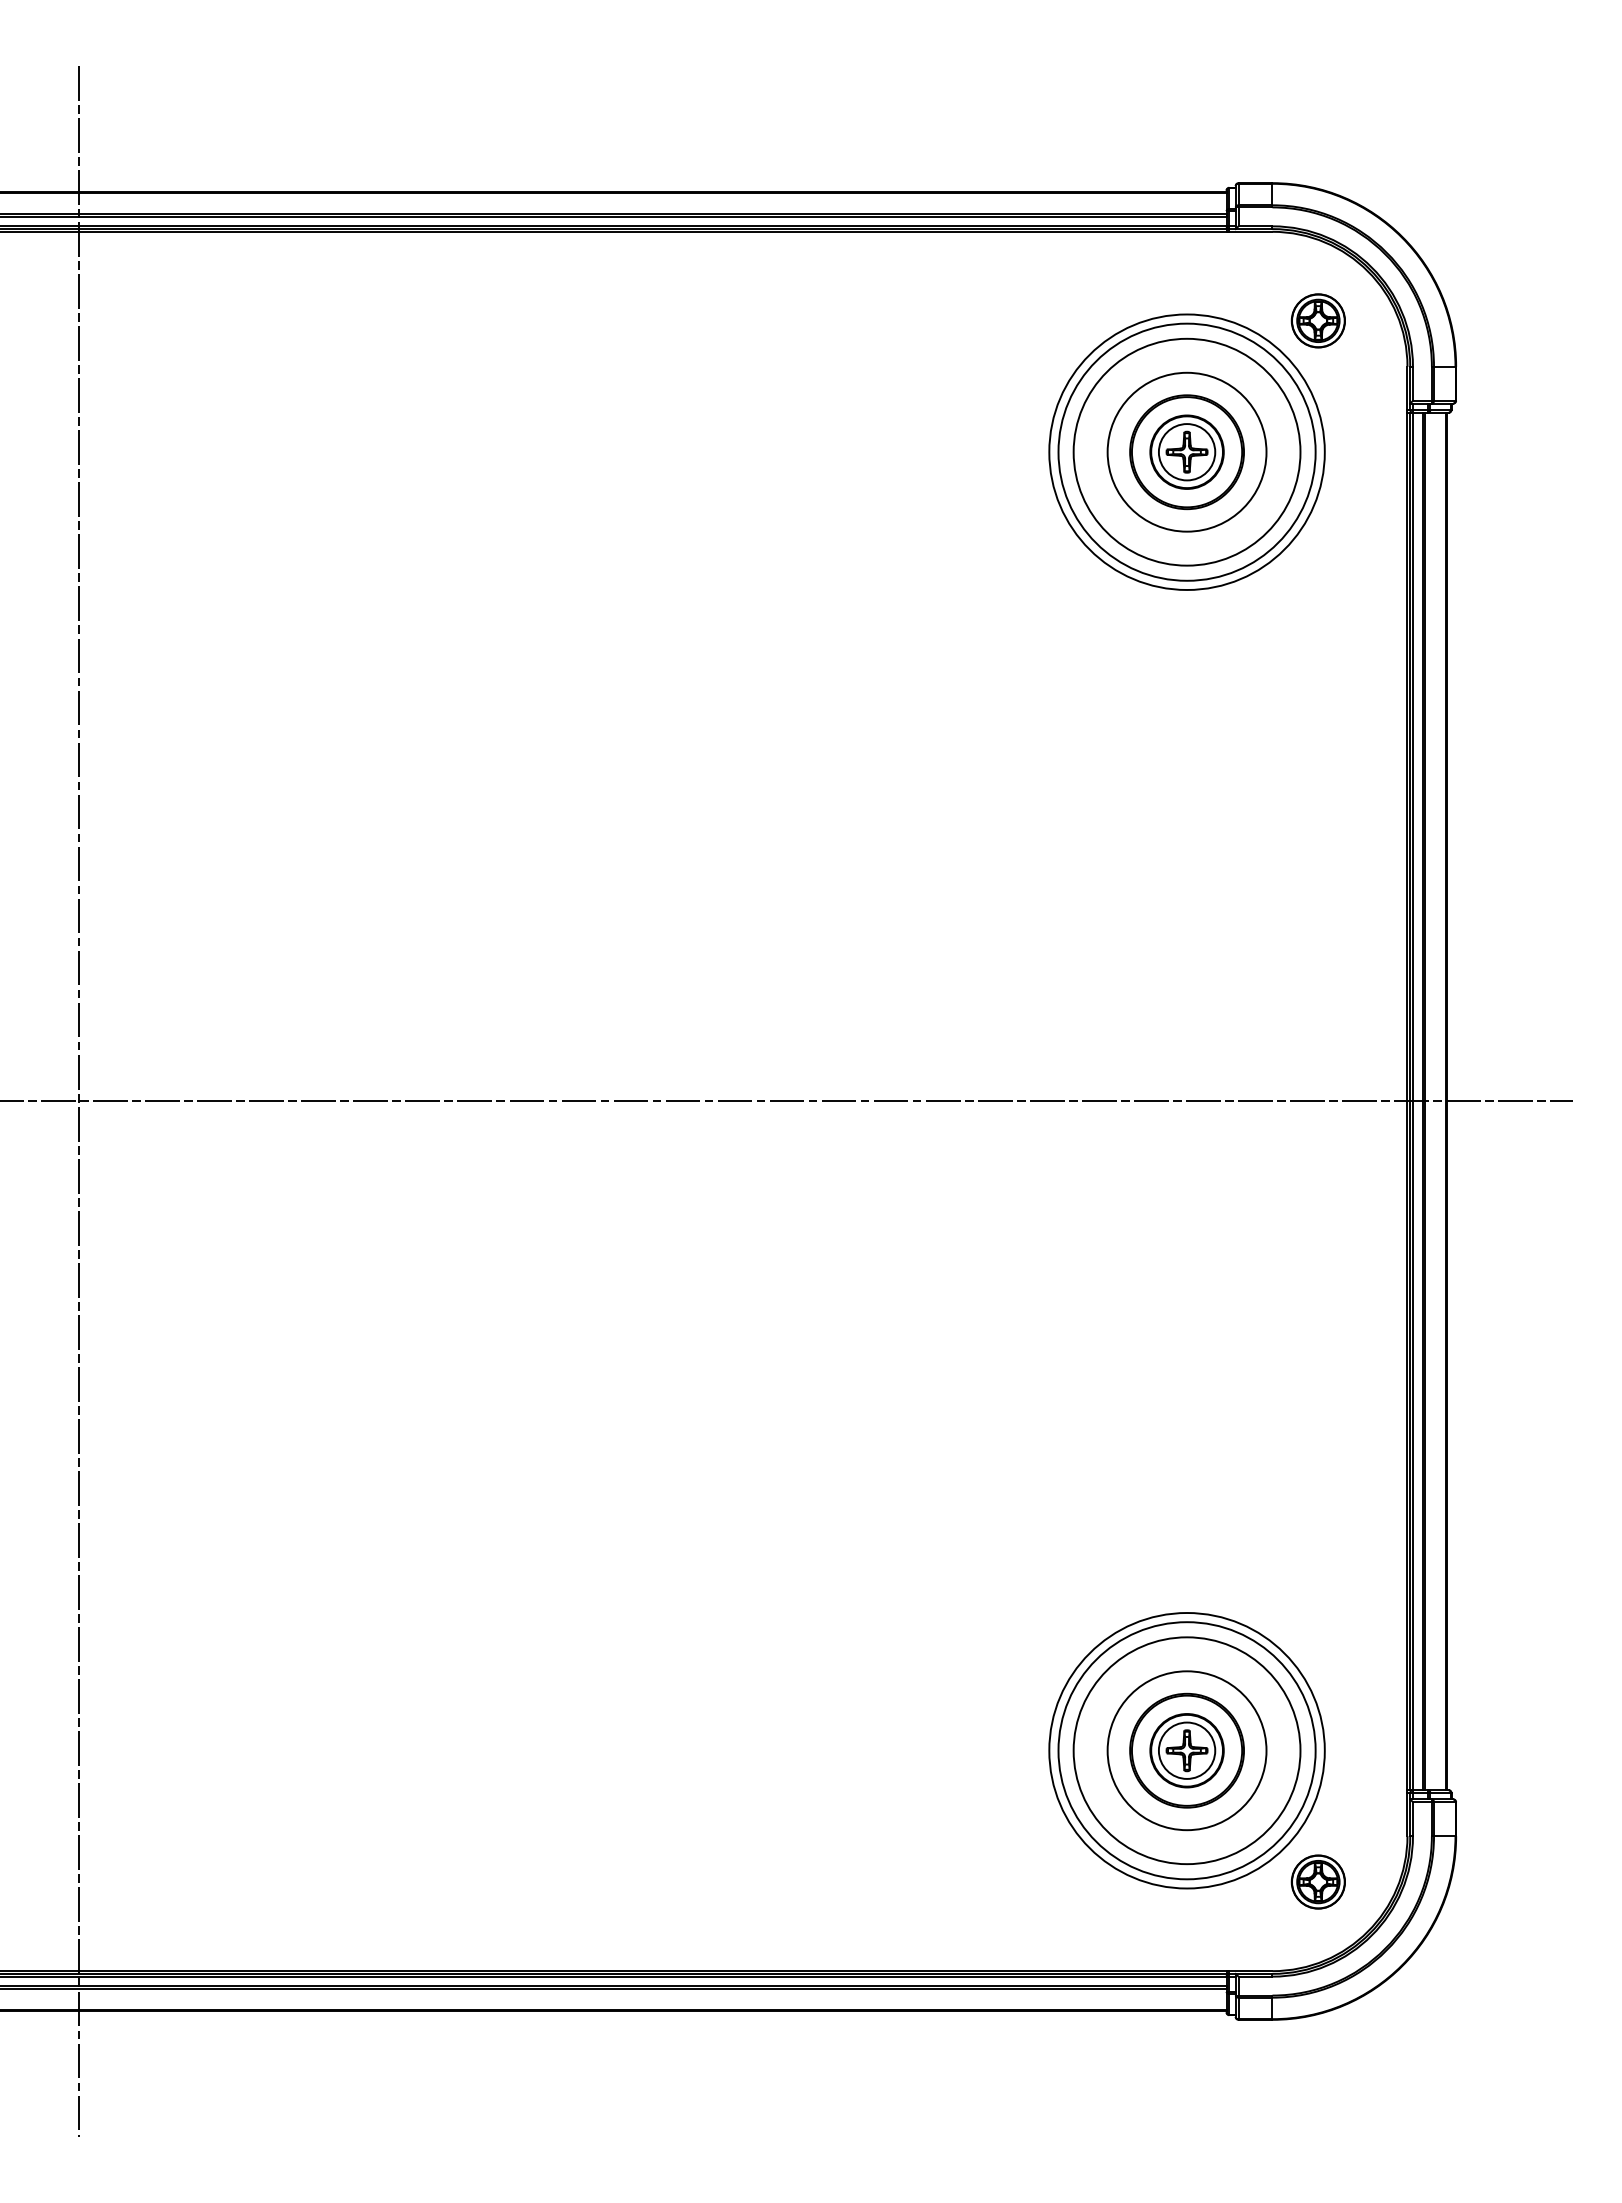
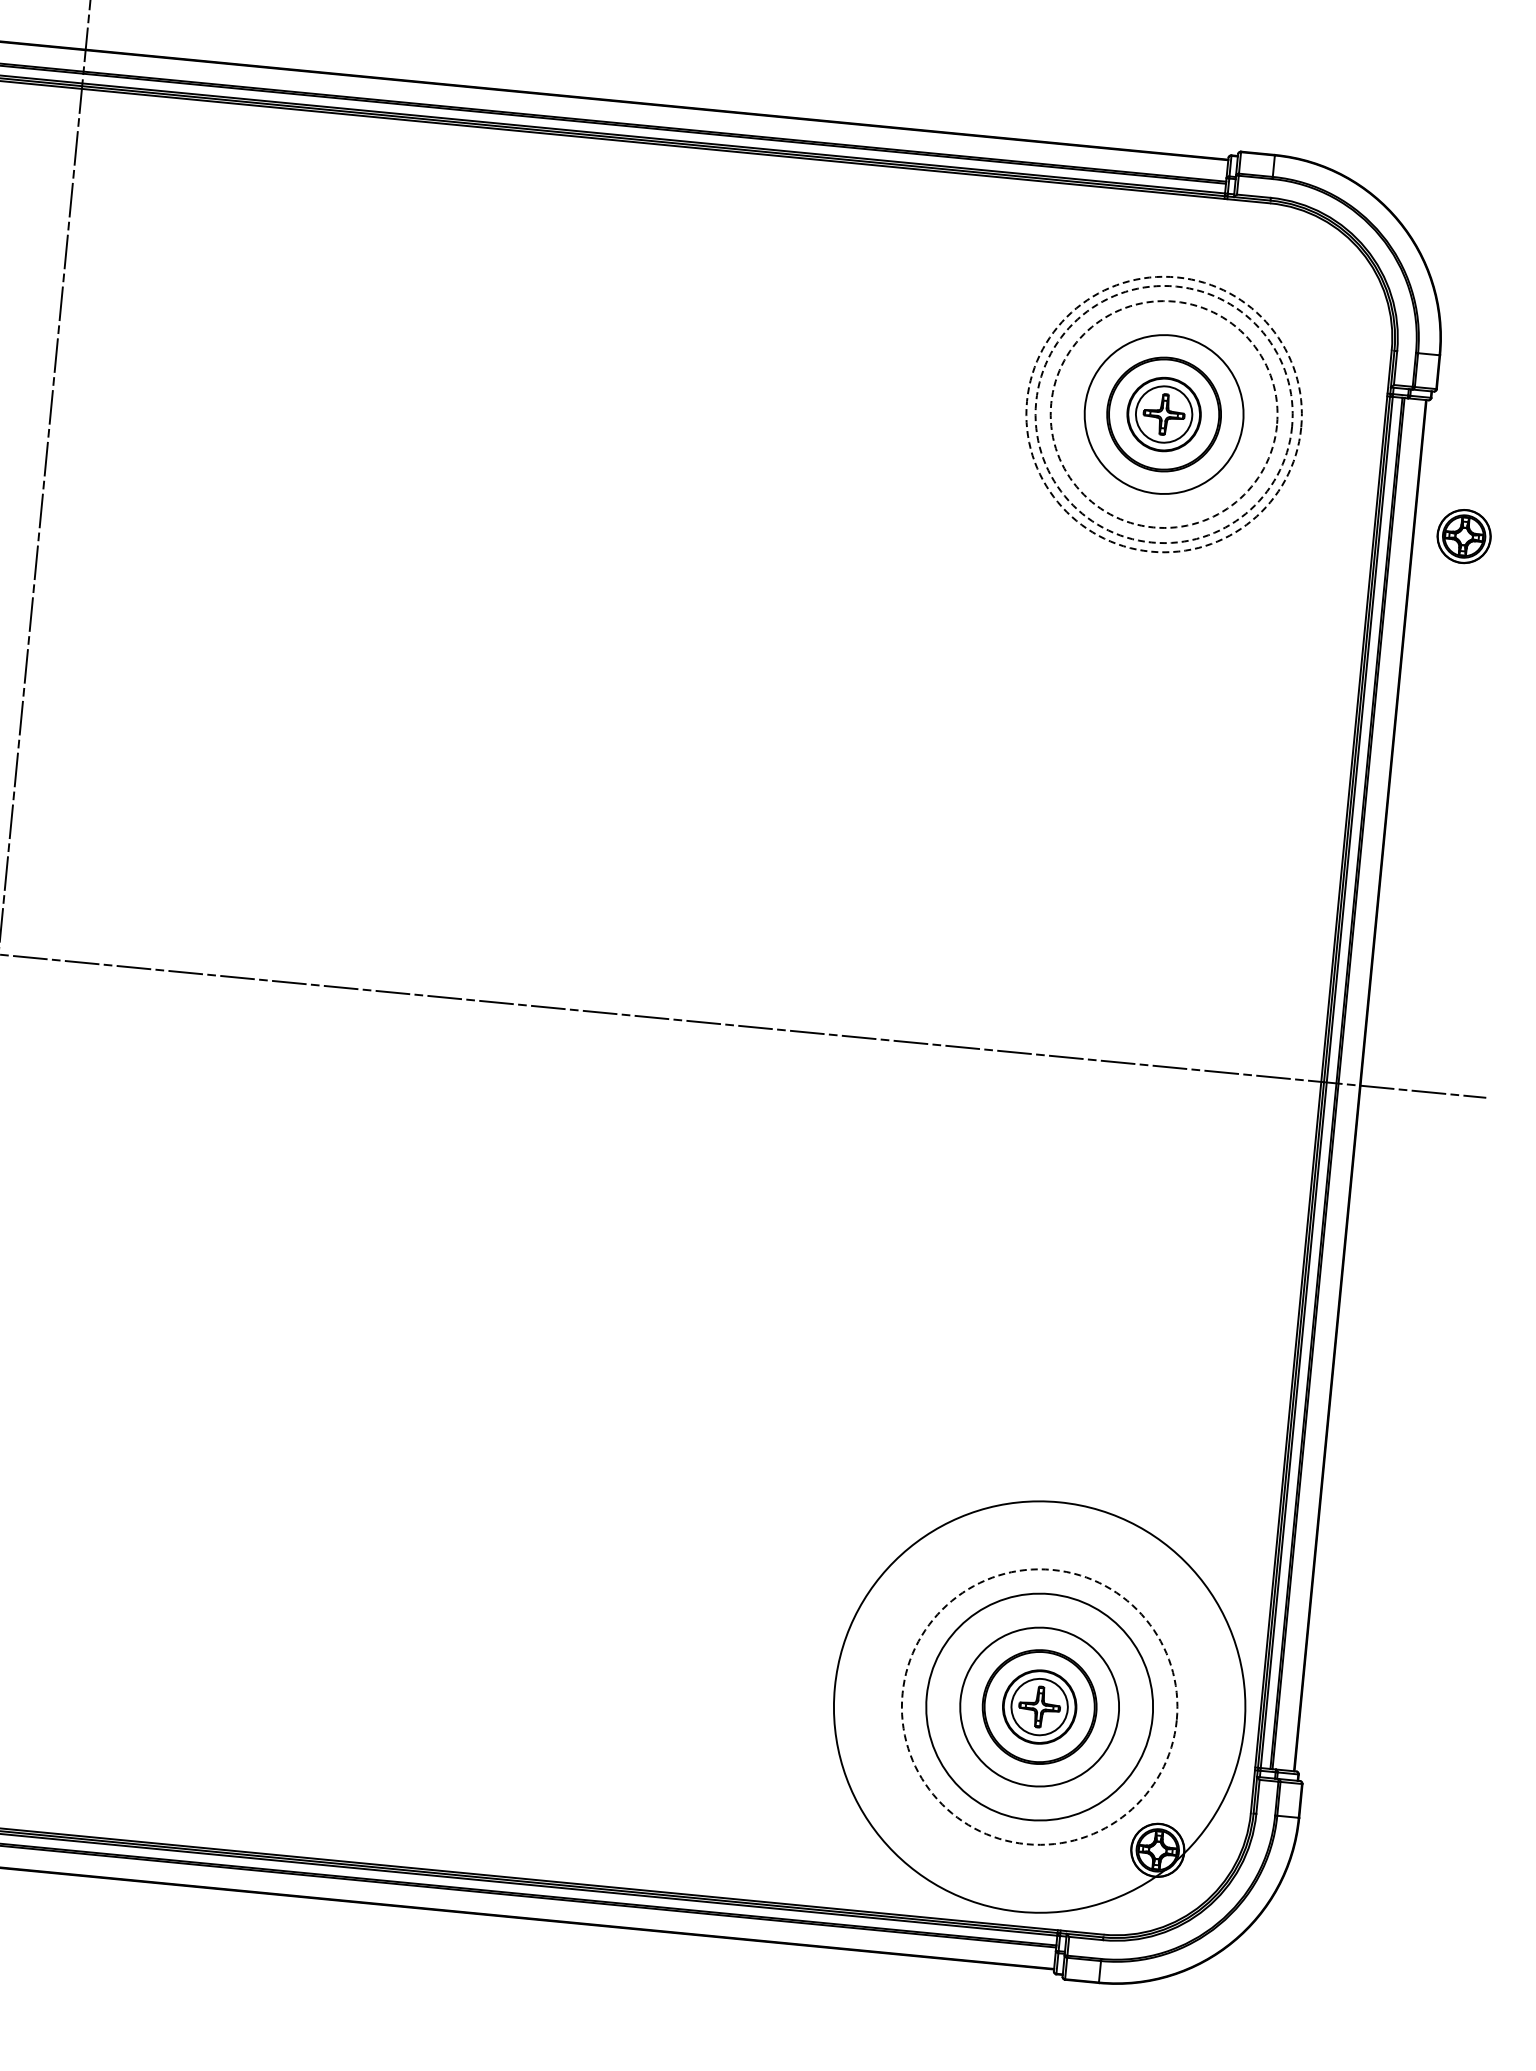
part: (1317, 320) -> (1463, 536), moved
circle: (1186, 451) -> (1163, 413), solid -> dashed
circle: (1186, 451) -> (1163, 413), solid -> dashed
circle: (1186, 451) -> (1163, 413), solid -> dashed
circle: (1186, 1750) -> (1039, 1706), size x1.6
circle: (1186, 1750) -> (1039, 1706), solid -> dashed

